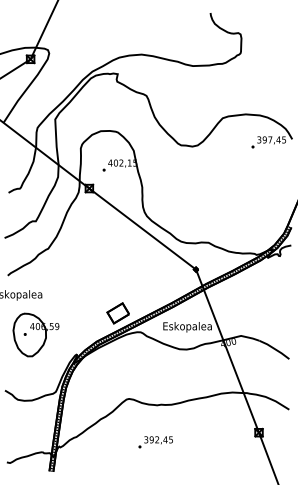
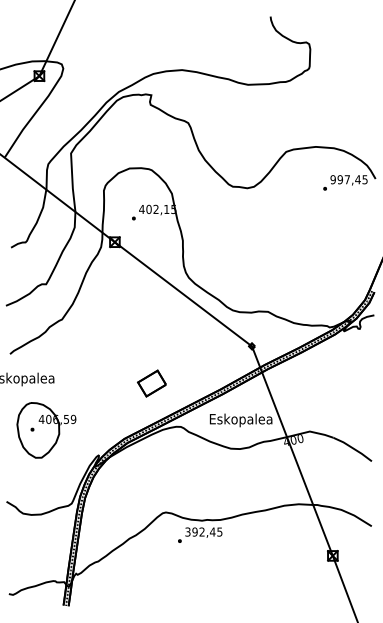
text: (258, 139) -> (332, 179), 397,45 -> 997,45
part: (117, 313) -> (151, 383), moved
text: (156, 441) -> (200, 534), moved

